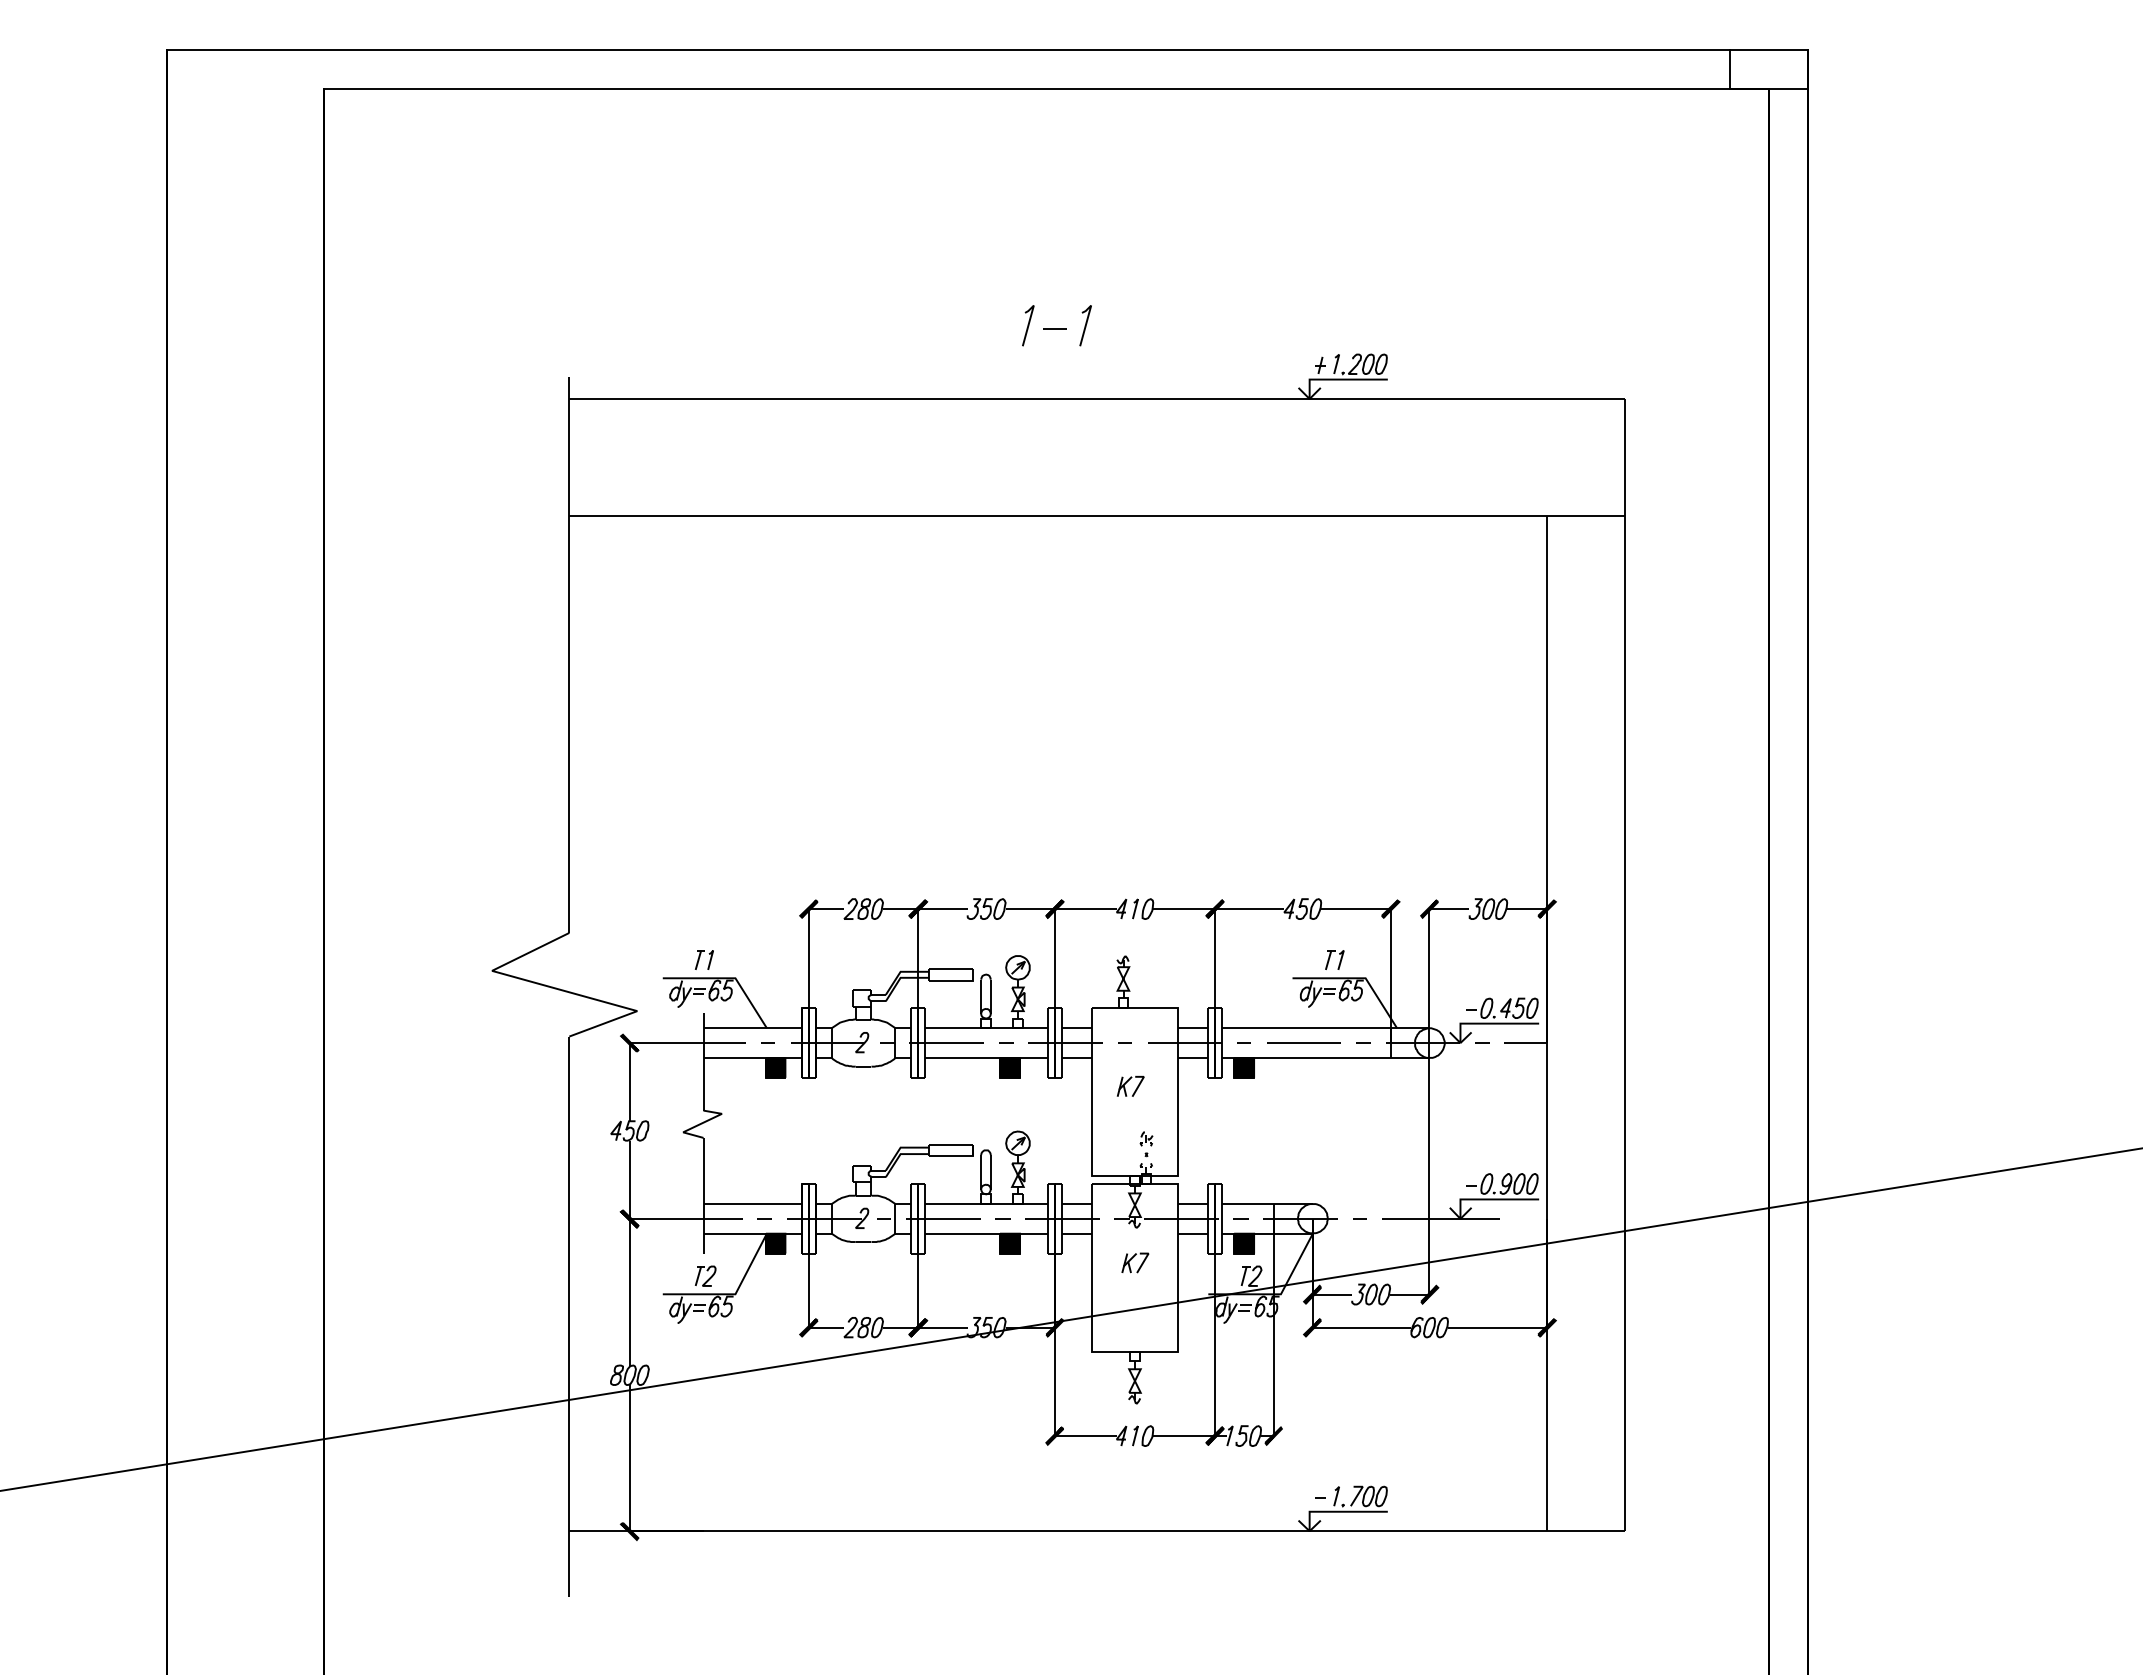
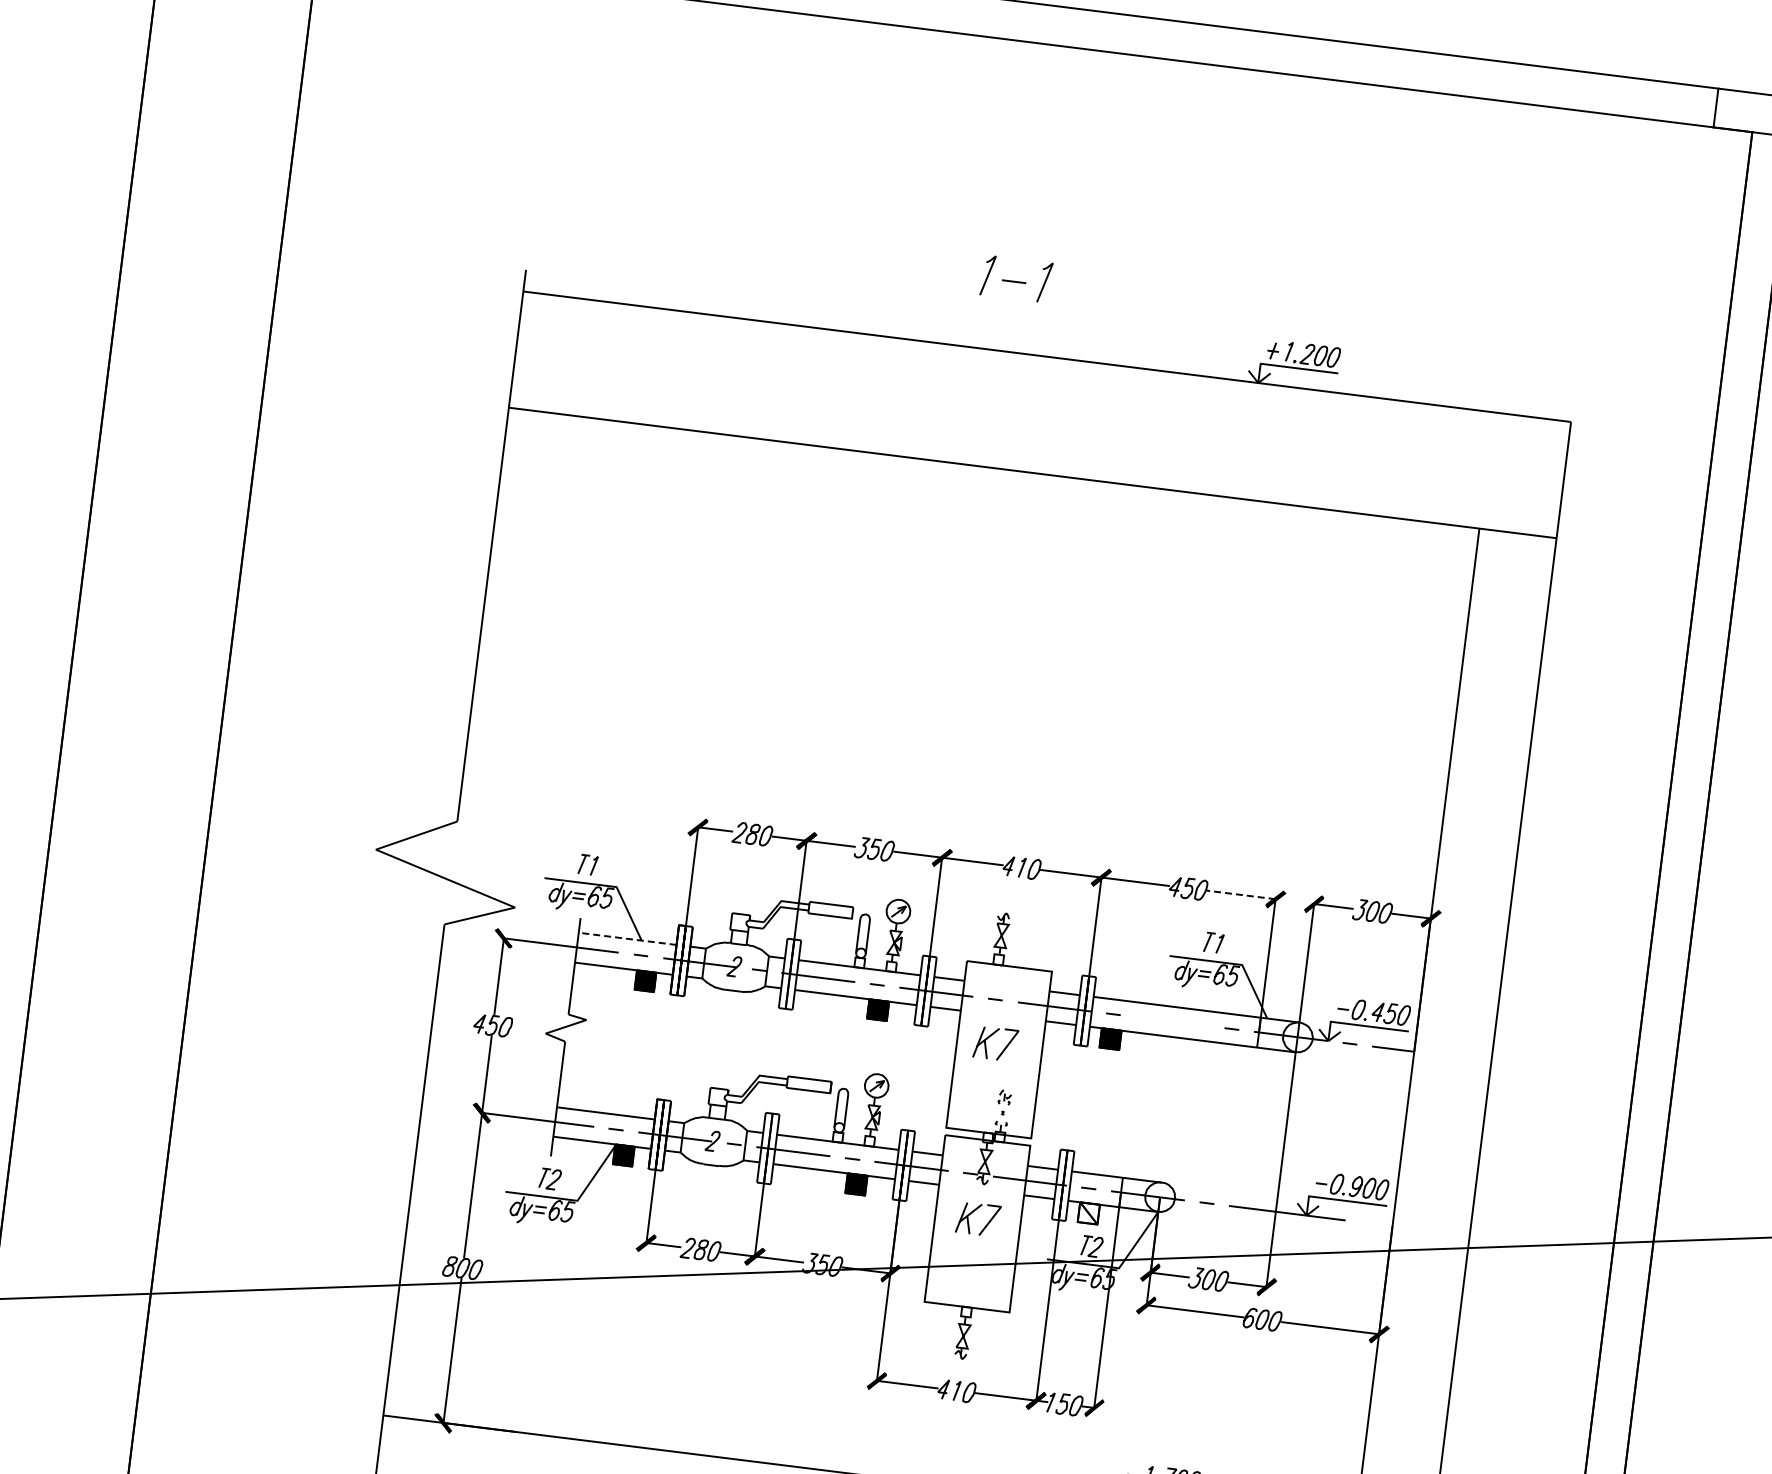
line: (1355, 908) -> (1240, 894), solid -> dashed
line: (752, 1028) -> (627, 939), solid -> dashed
line: (1303, 1042) -> (1172, 1021), removed
part: (1130, 1085) -> (995, 1042), size x1.6
fill: (1244, 1243) -> (1089, 1213), removed
part: (1135, 1262) -> (978, 1218), size x1.6

